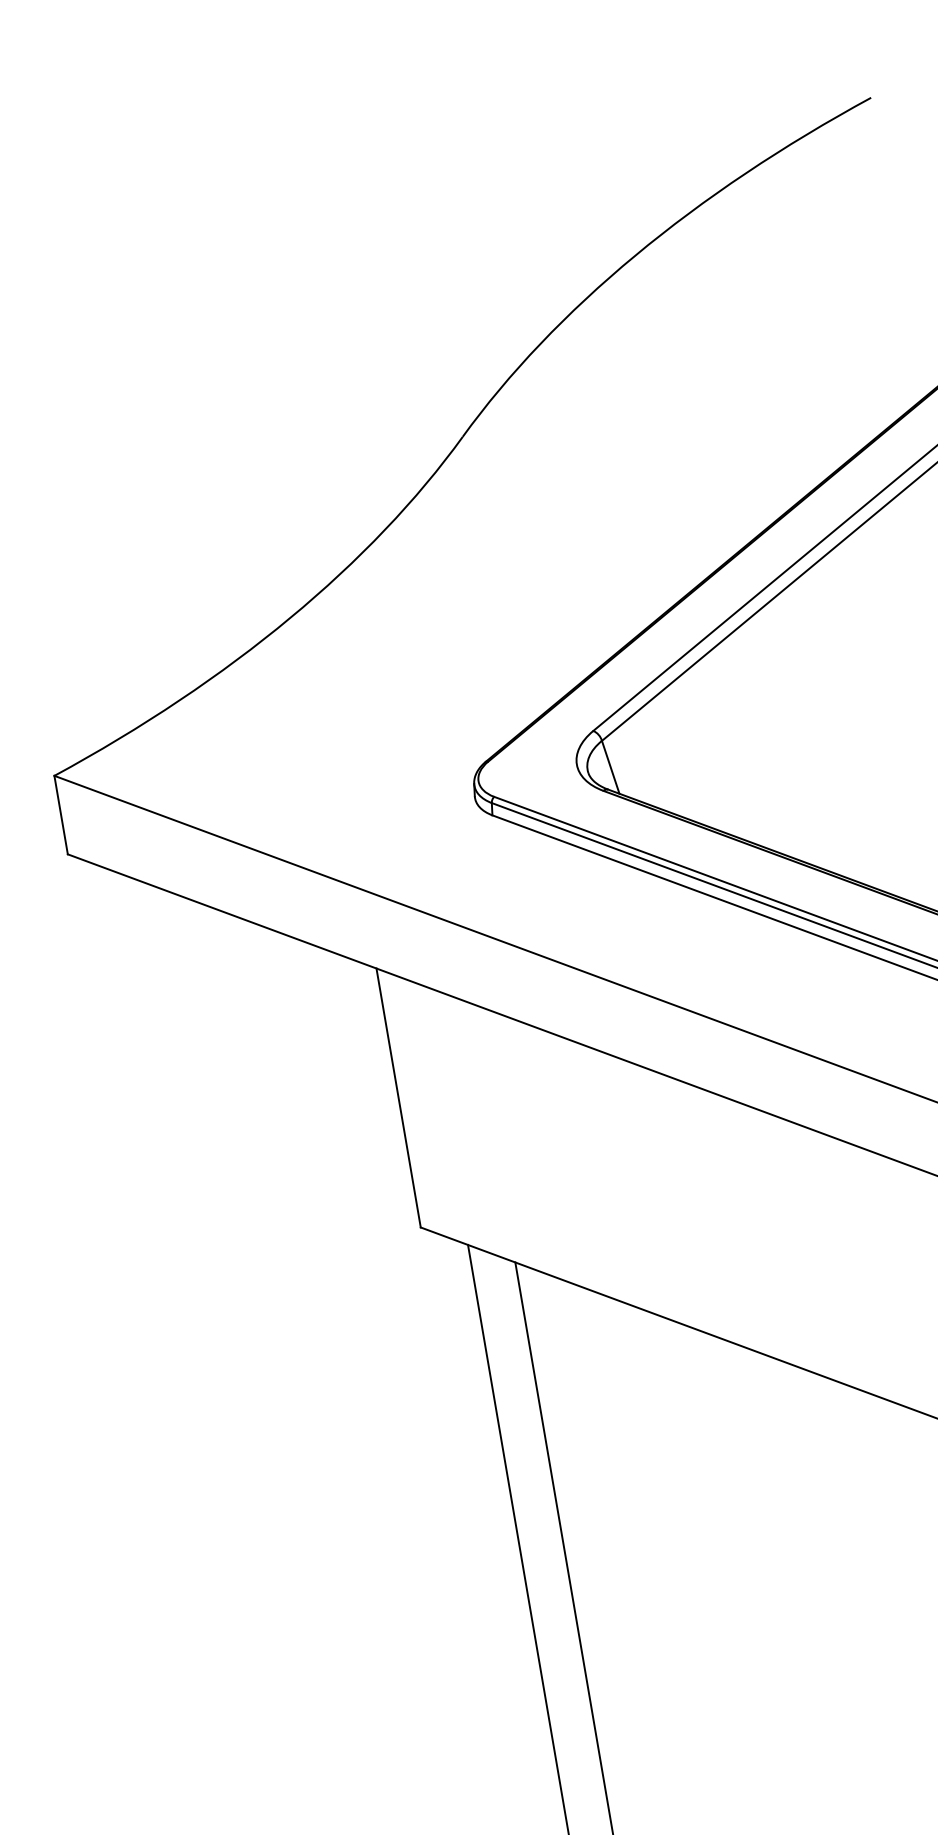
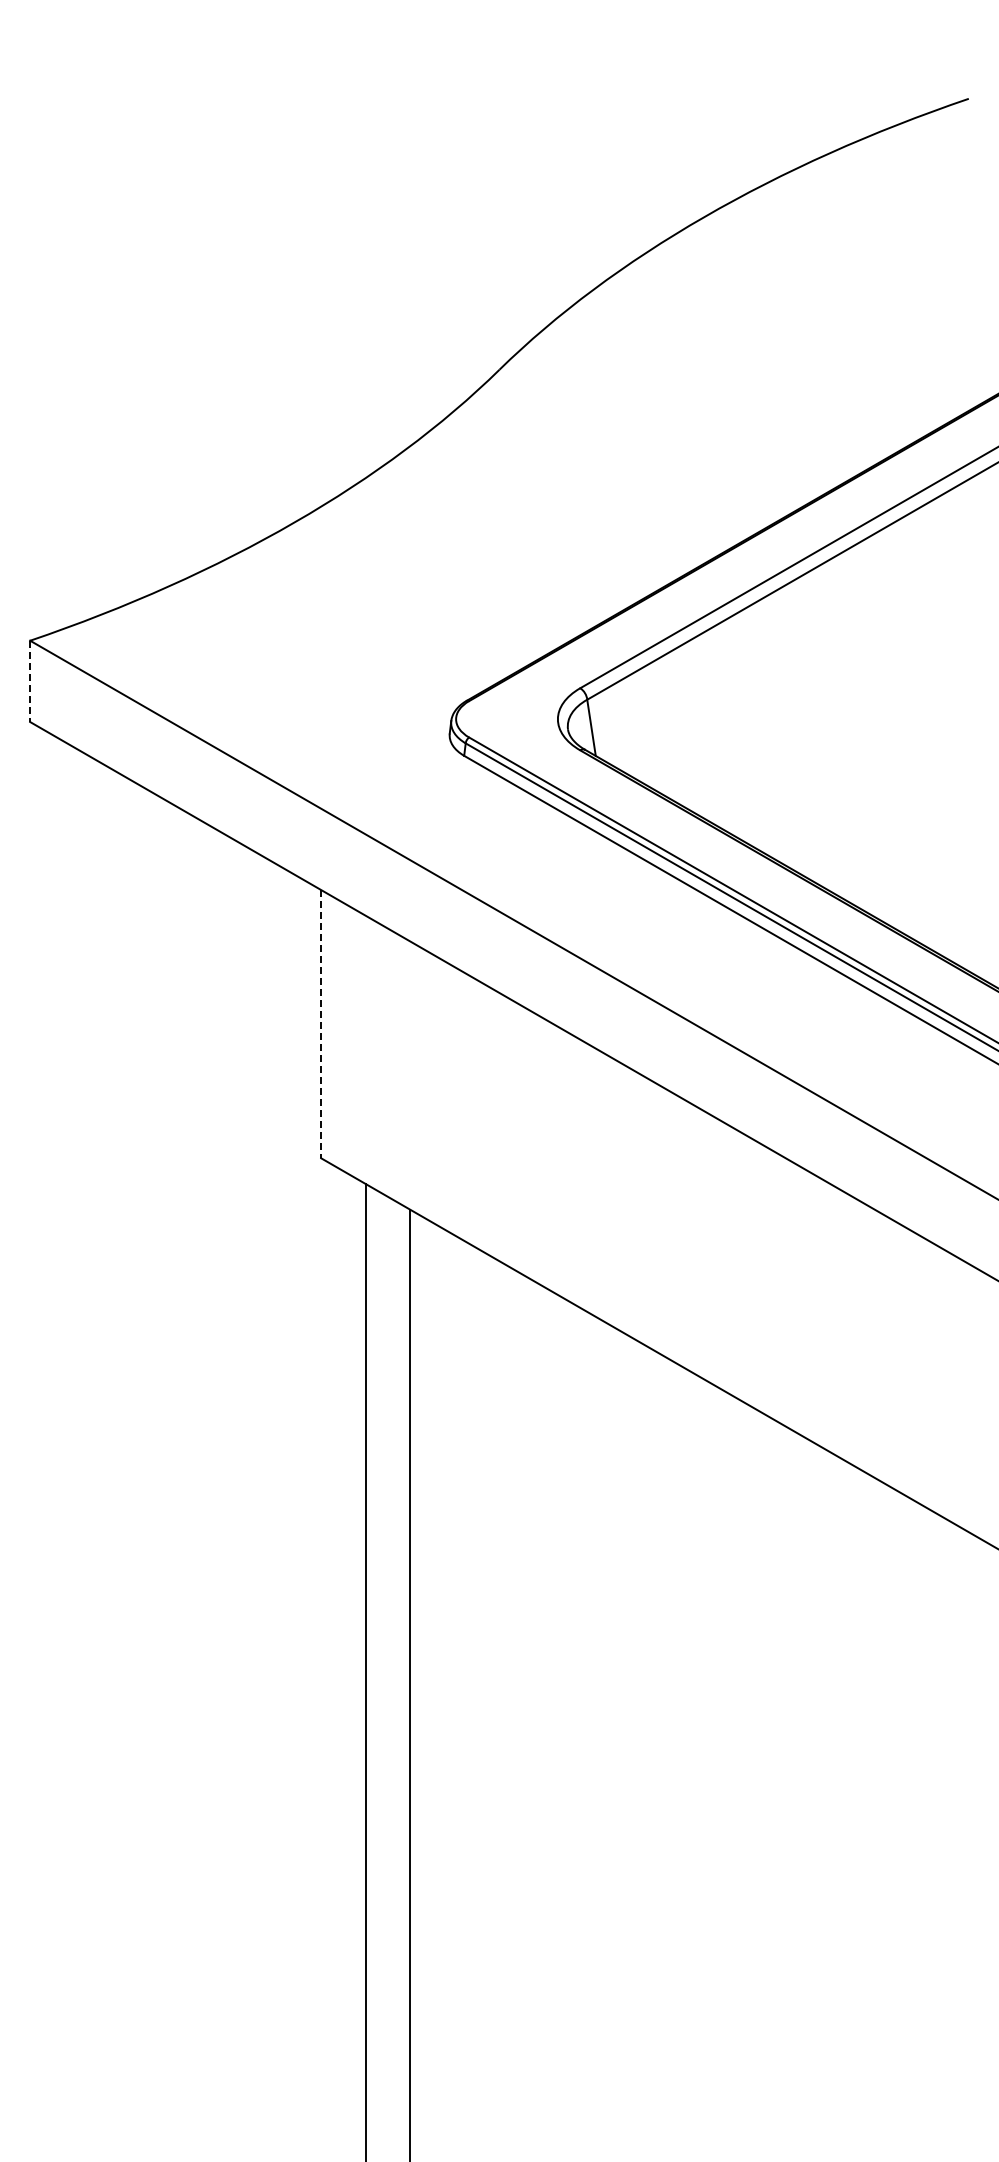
line: (61, 815) -> (30, 681), solid -> dashed
line: (398, 1098) -> (321, 1024), solid -> dashed

